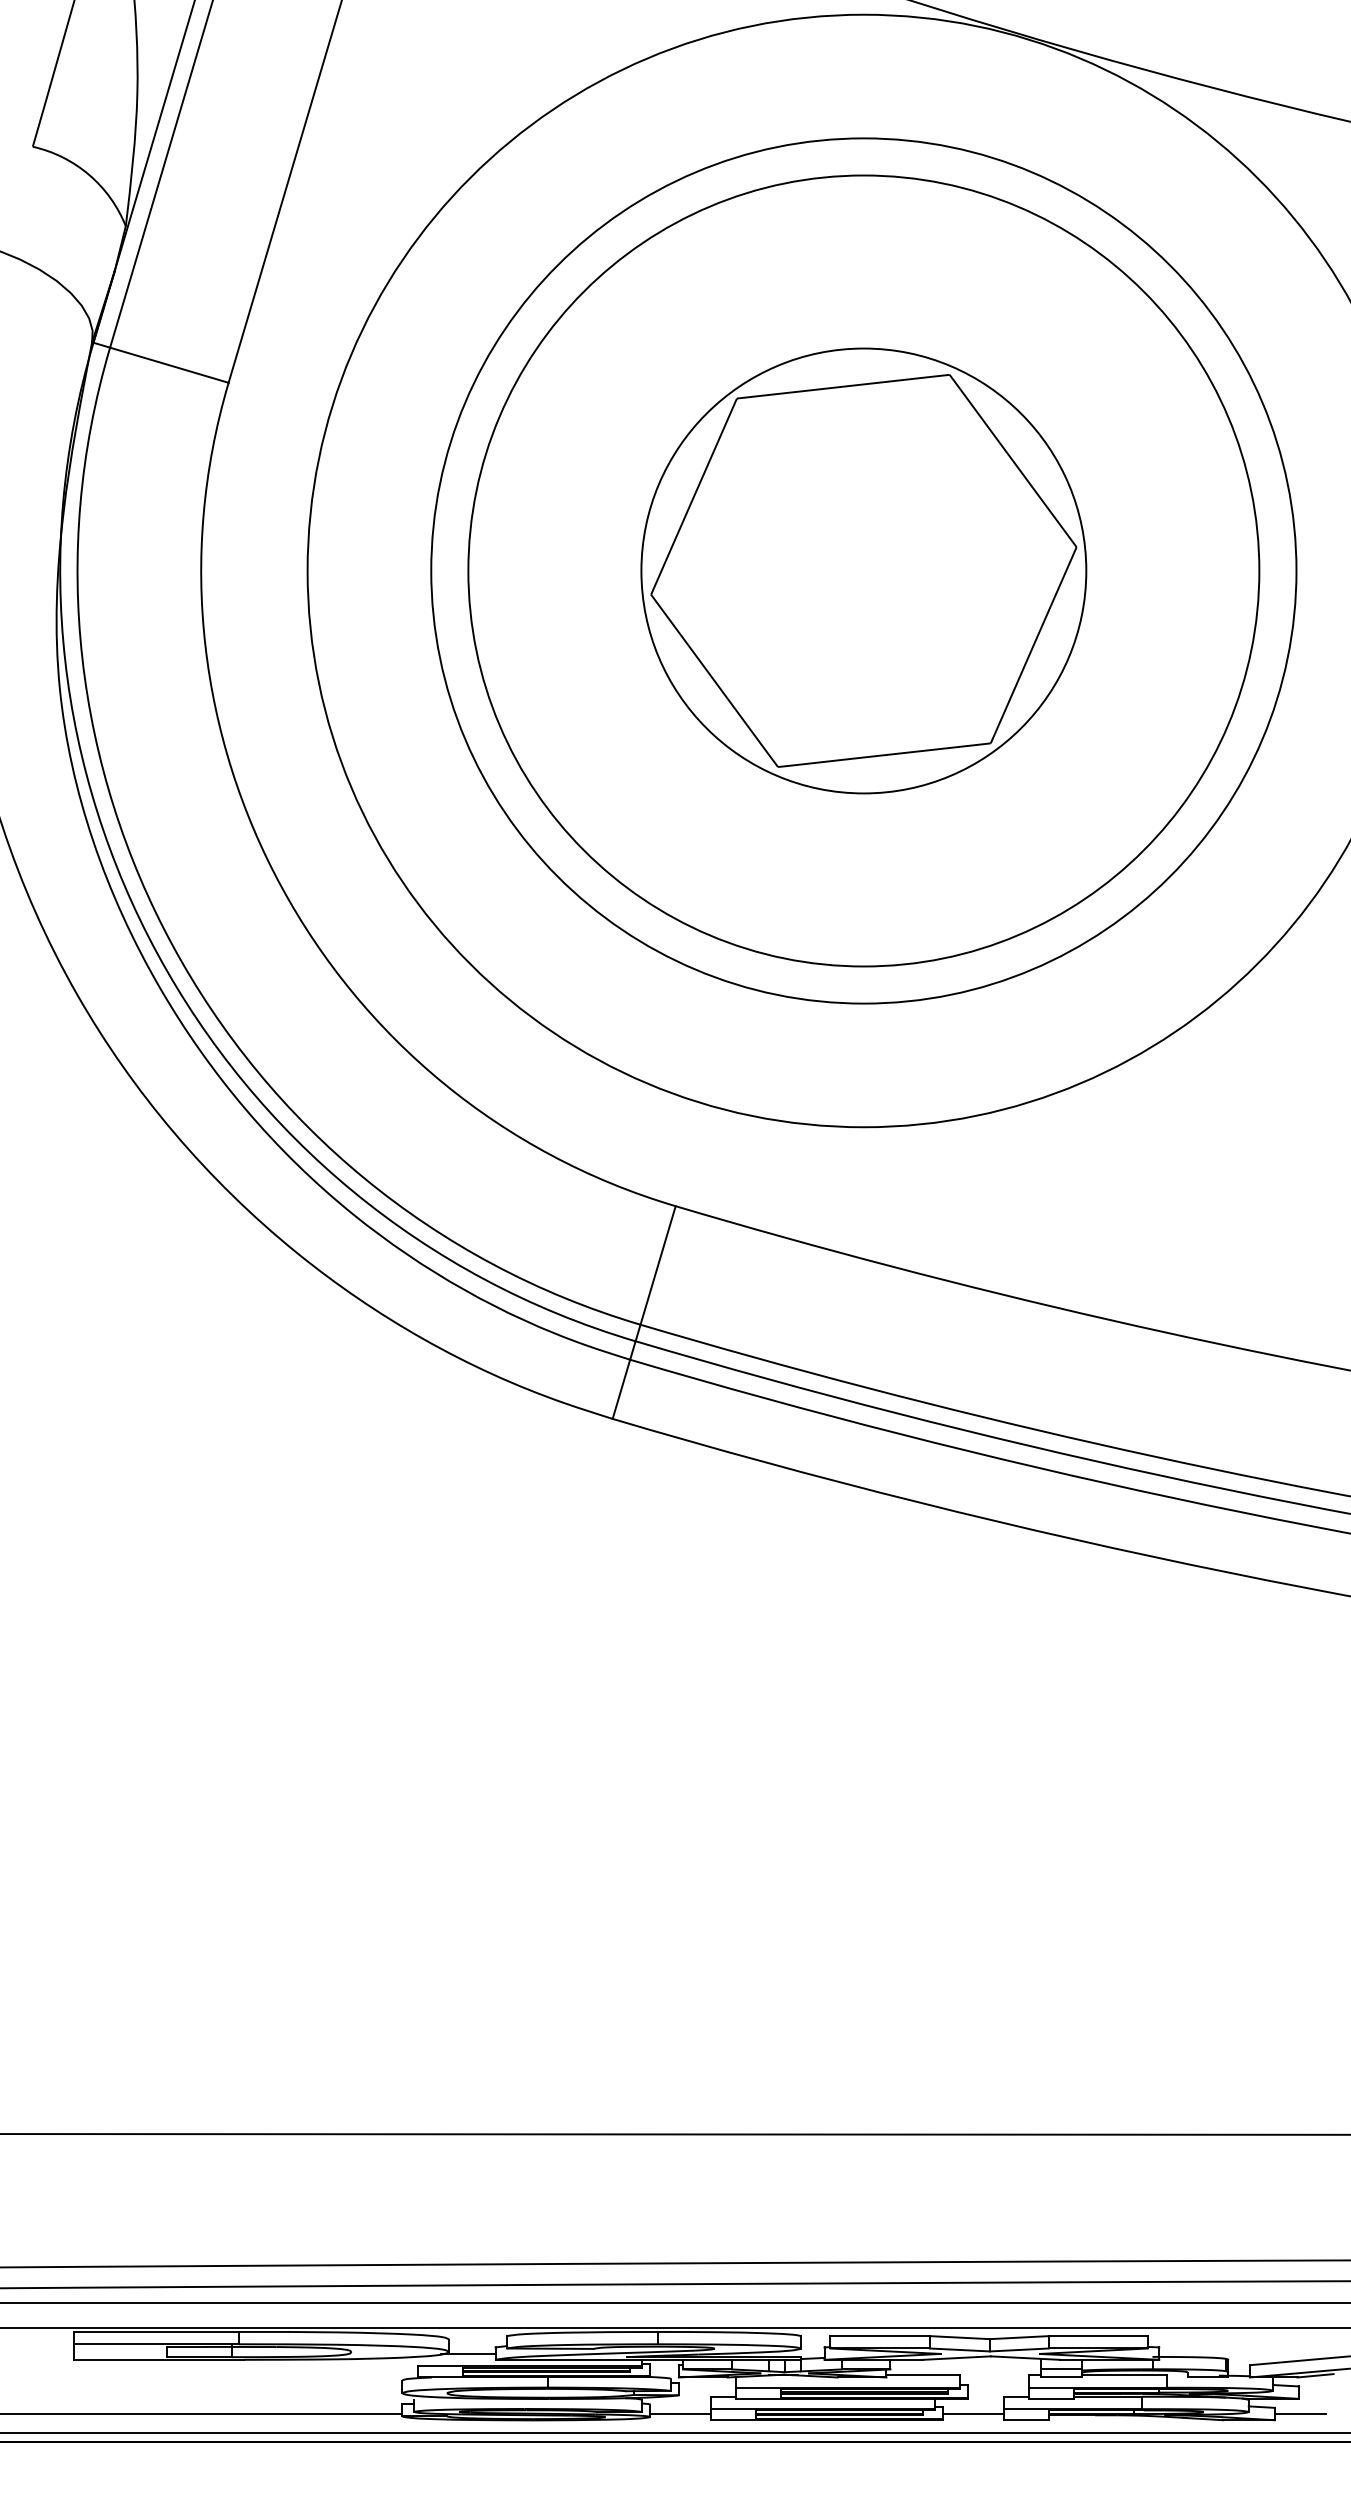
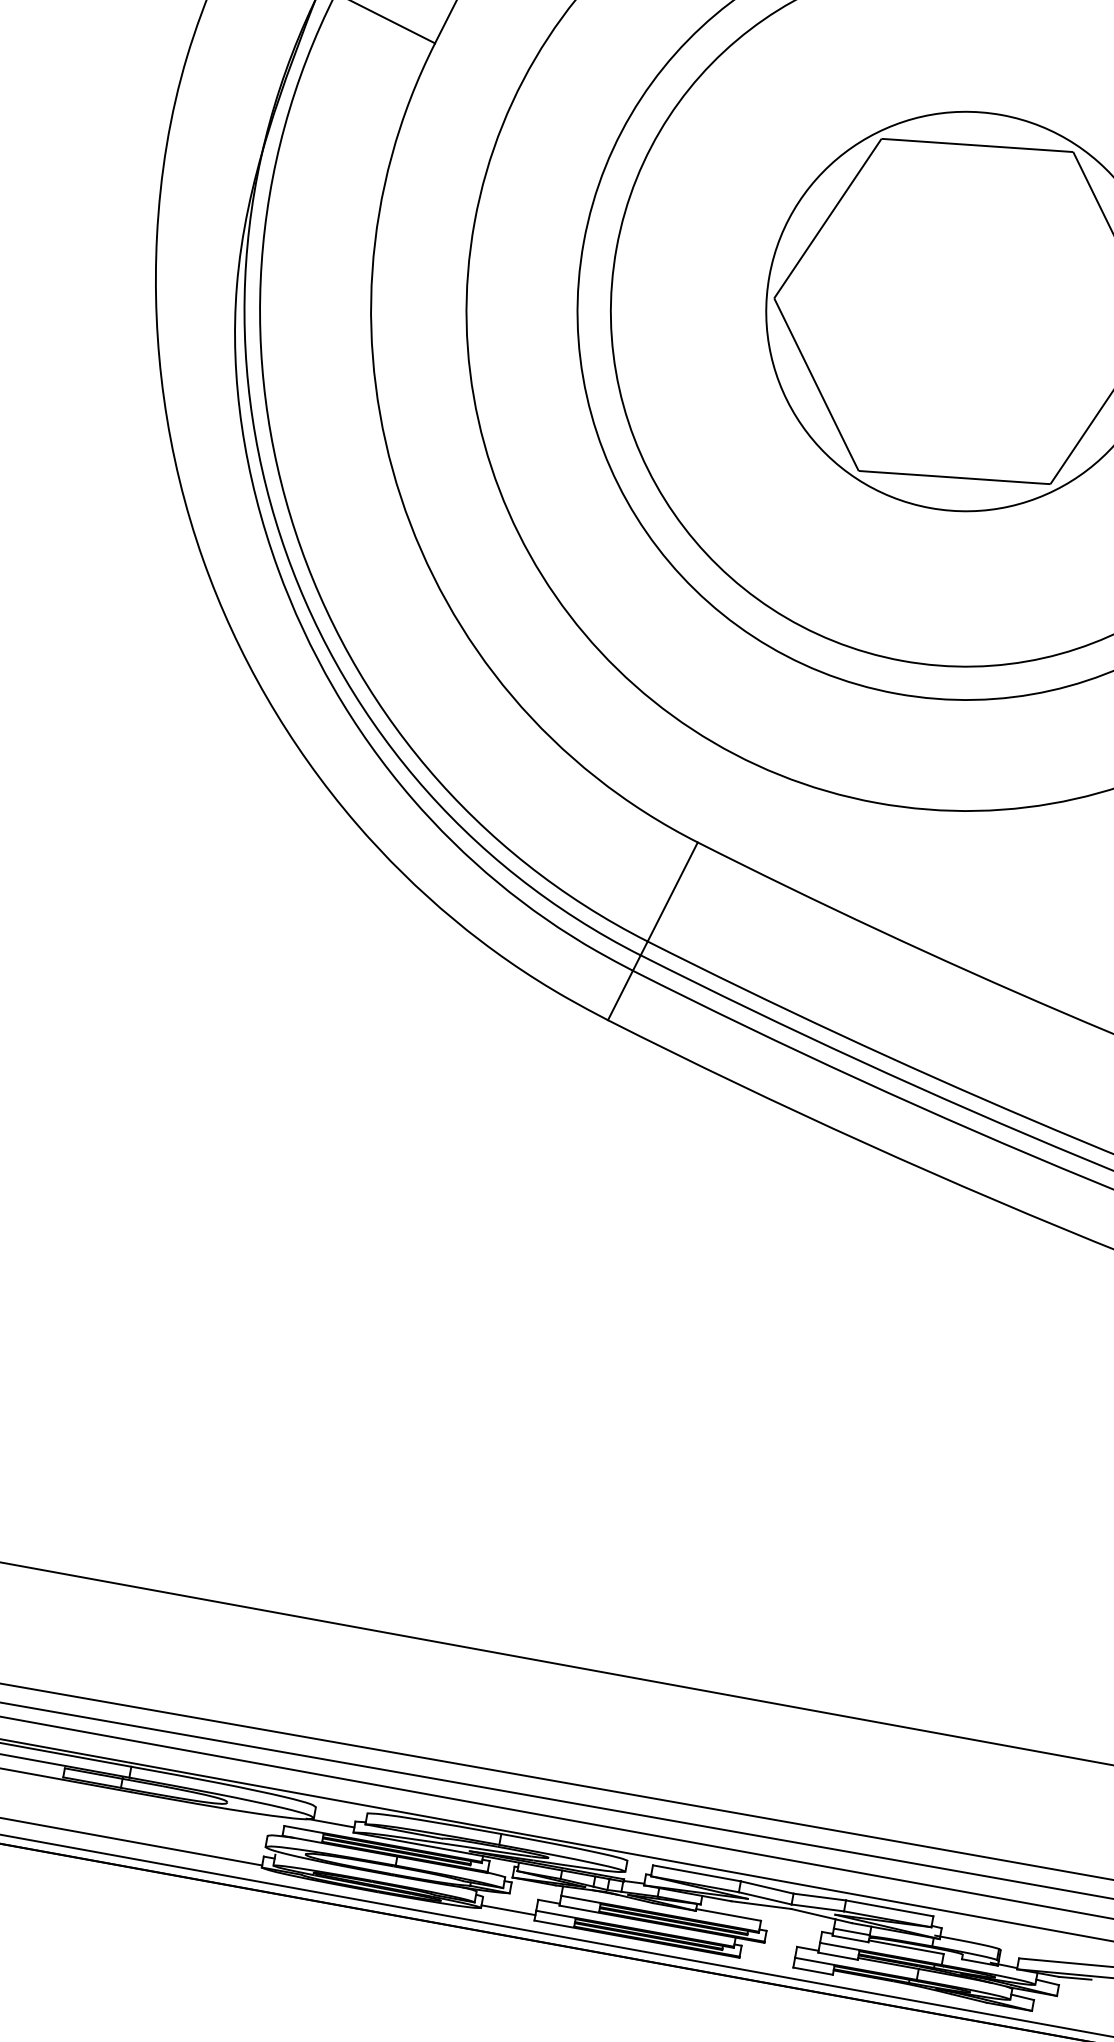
line: (973, 2414) -> (766, 1957), removed
line: (1299, 2414) -> (1054, 2009), removed

